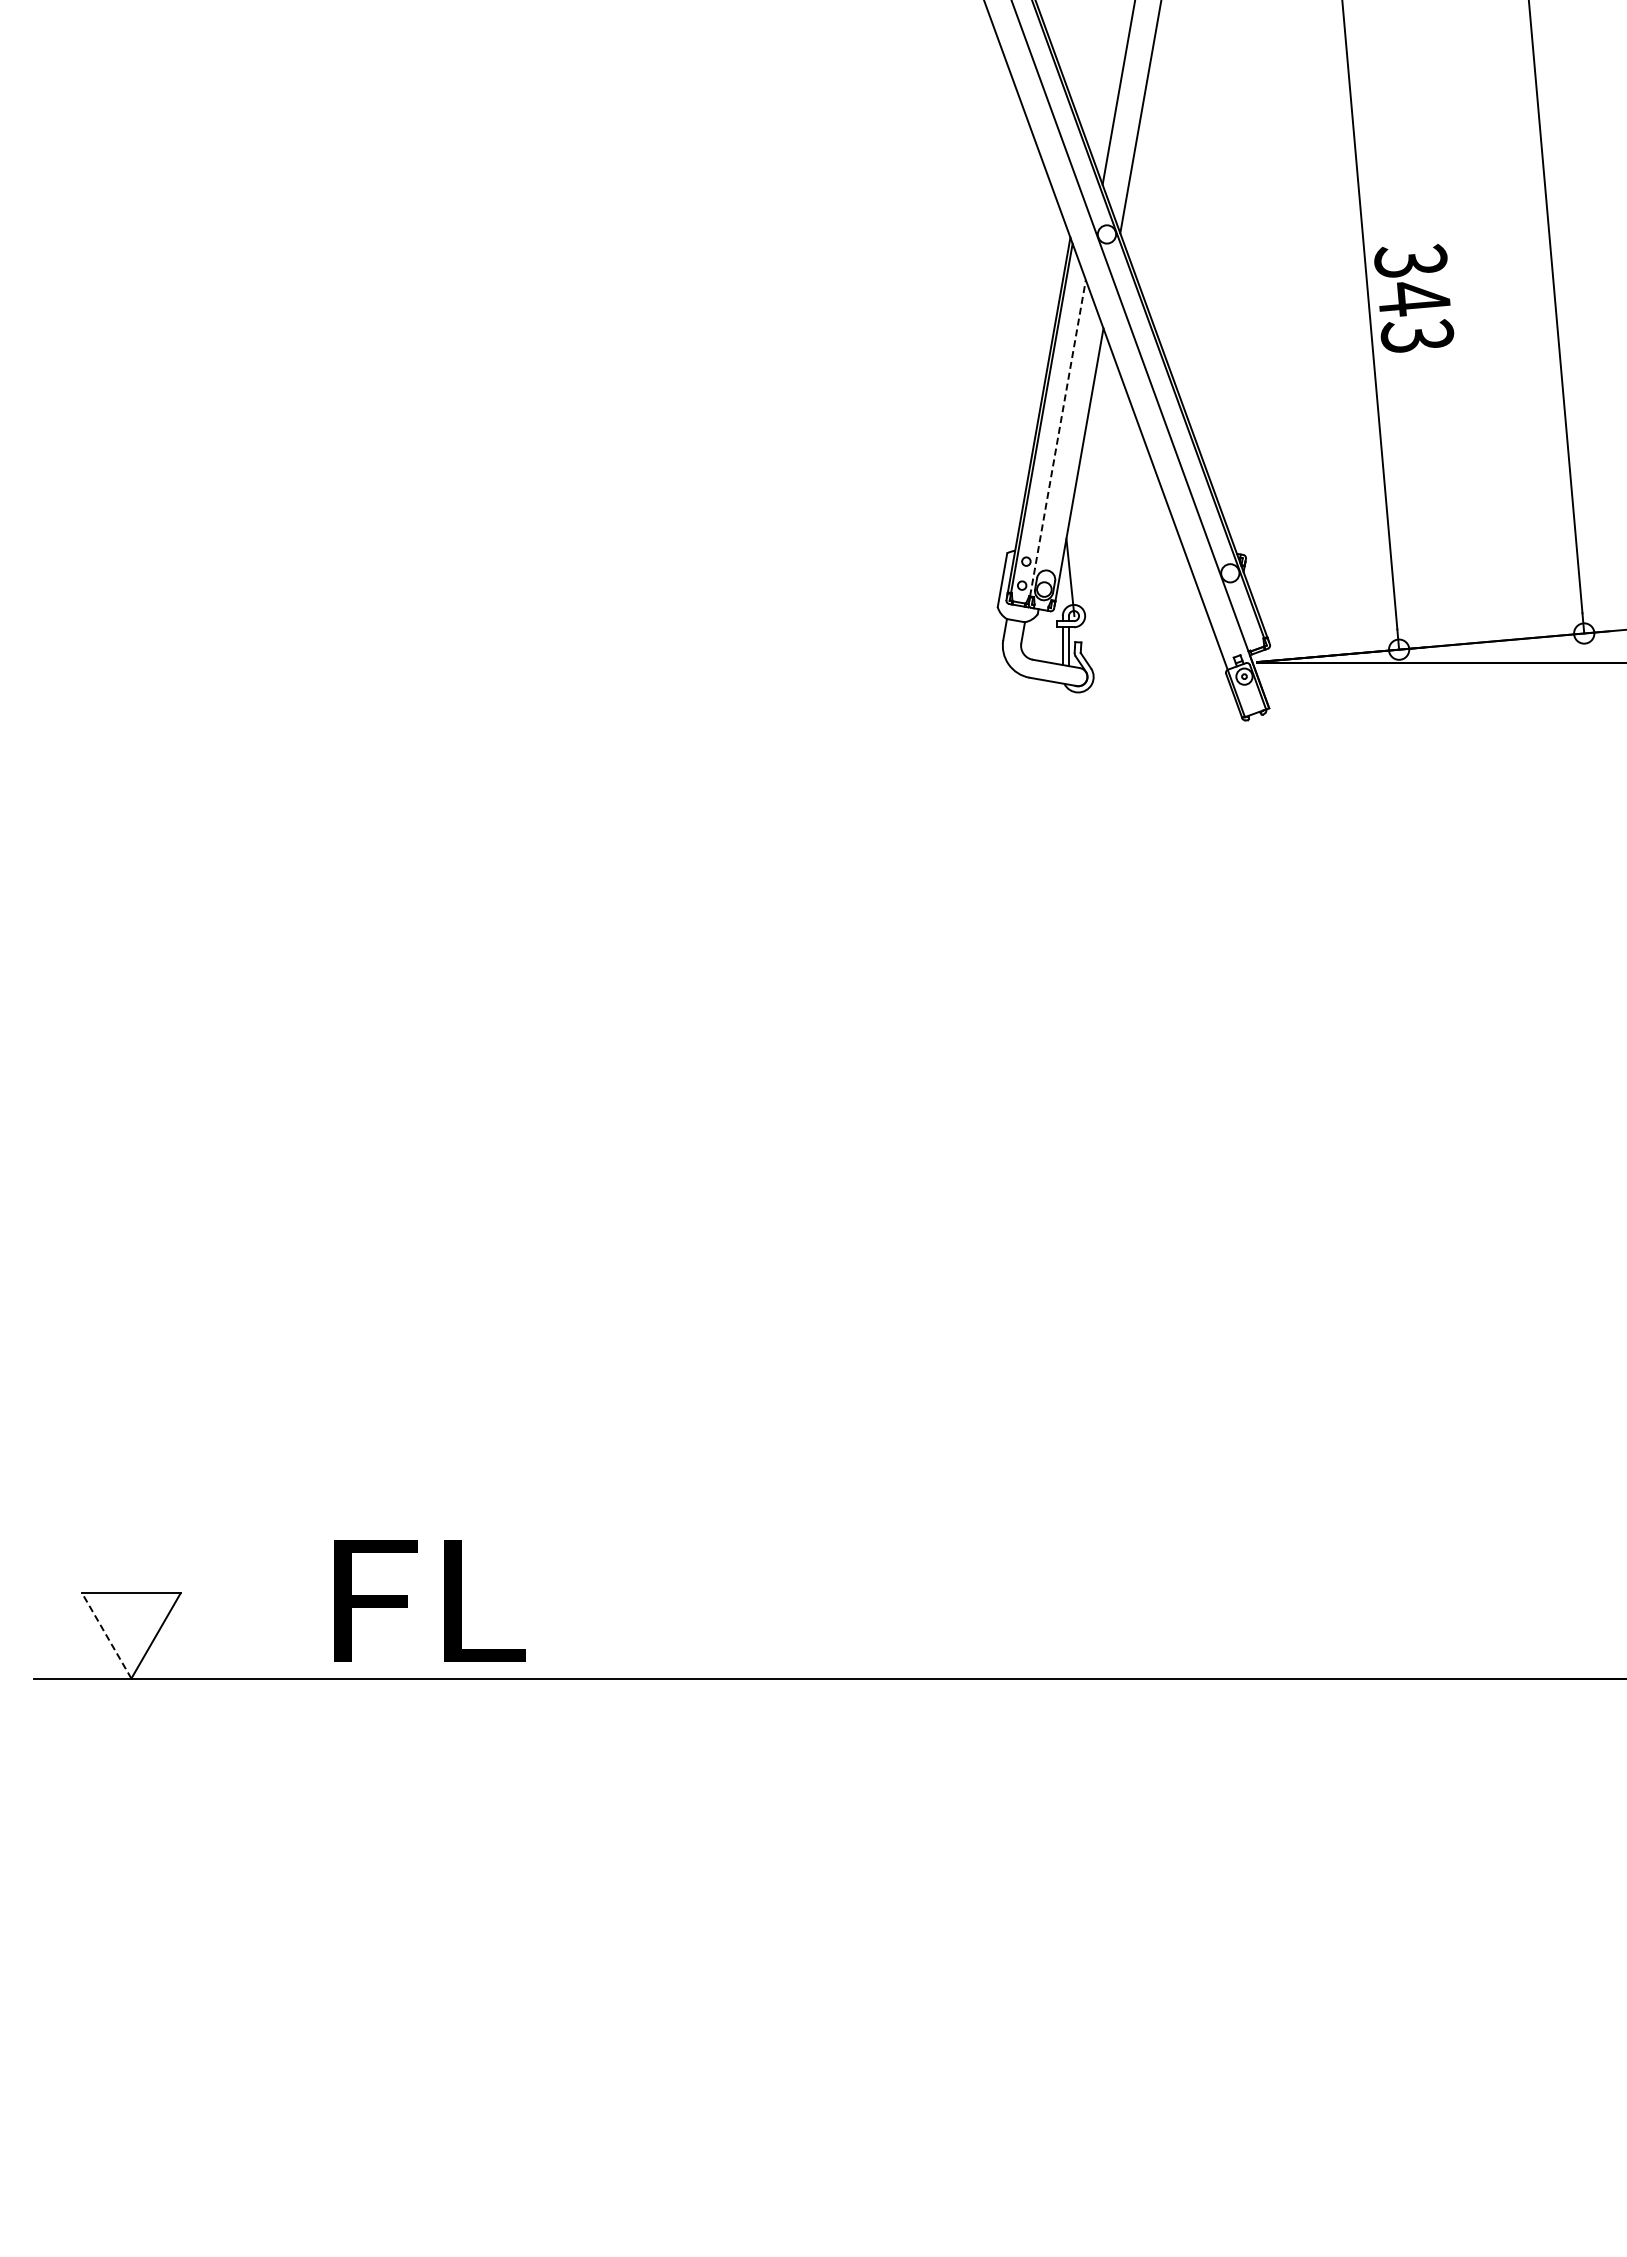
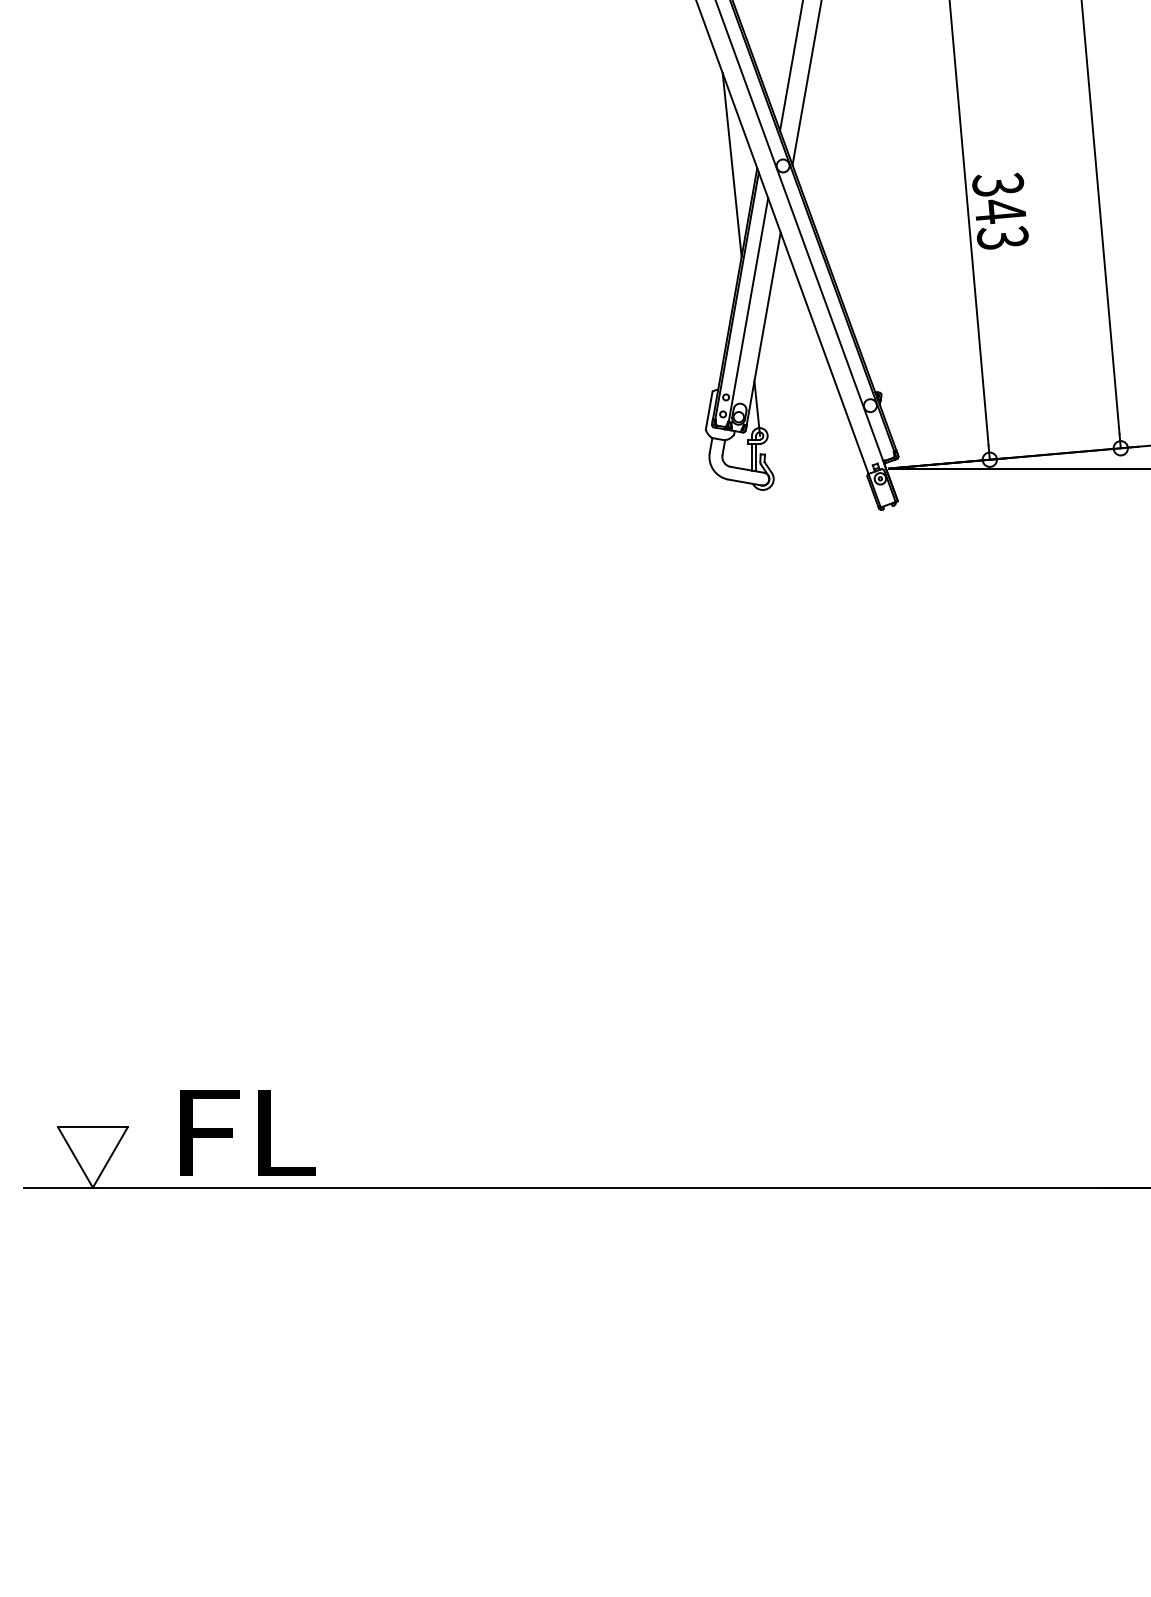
line: (1034, 233) -> (731, 165), added
line: (1057, 438) -> (748, 310), dashed -> solid
text: (429, 1600) -> (247, 1132), moved
line: (106, 1635) -> (75, 1157), dashed -> solid

